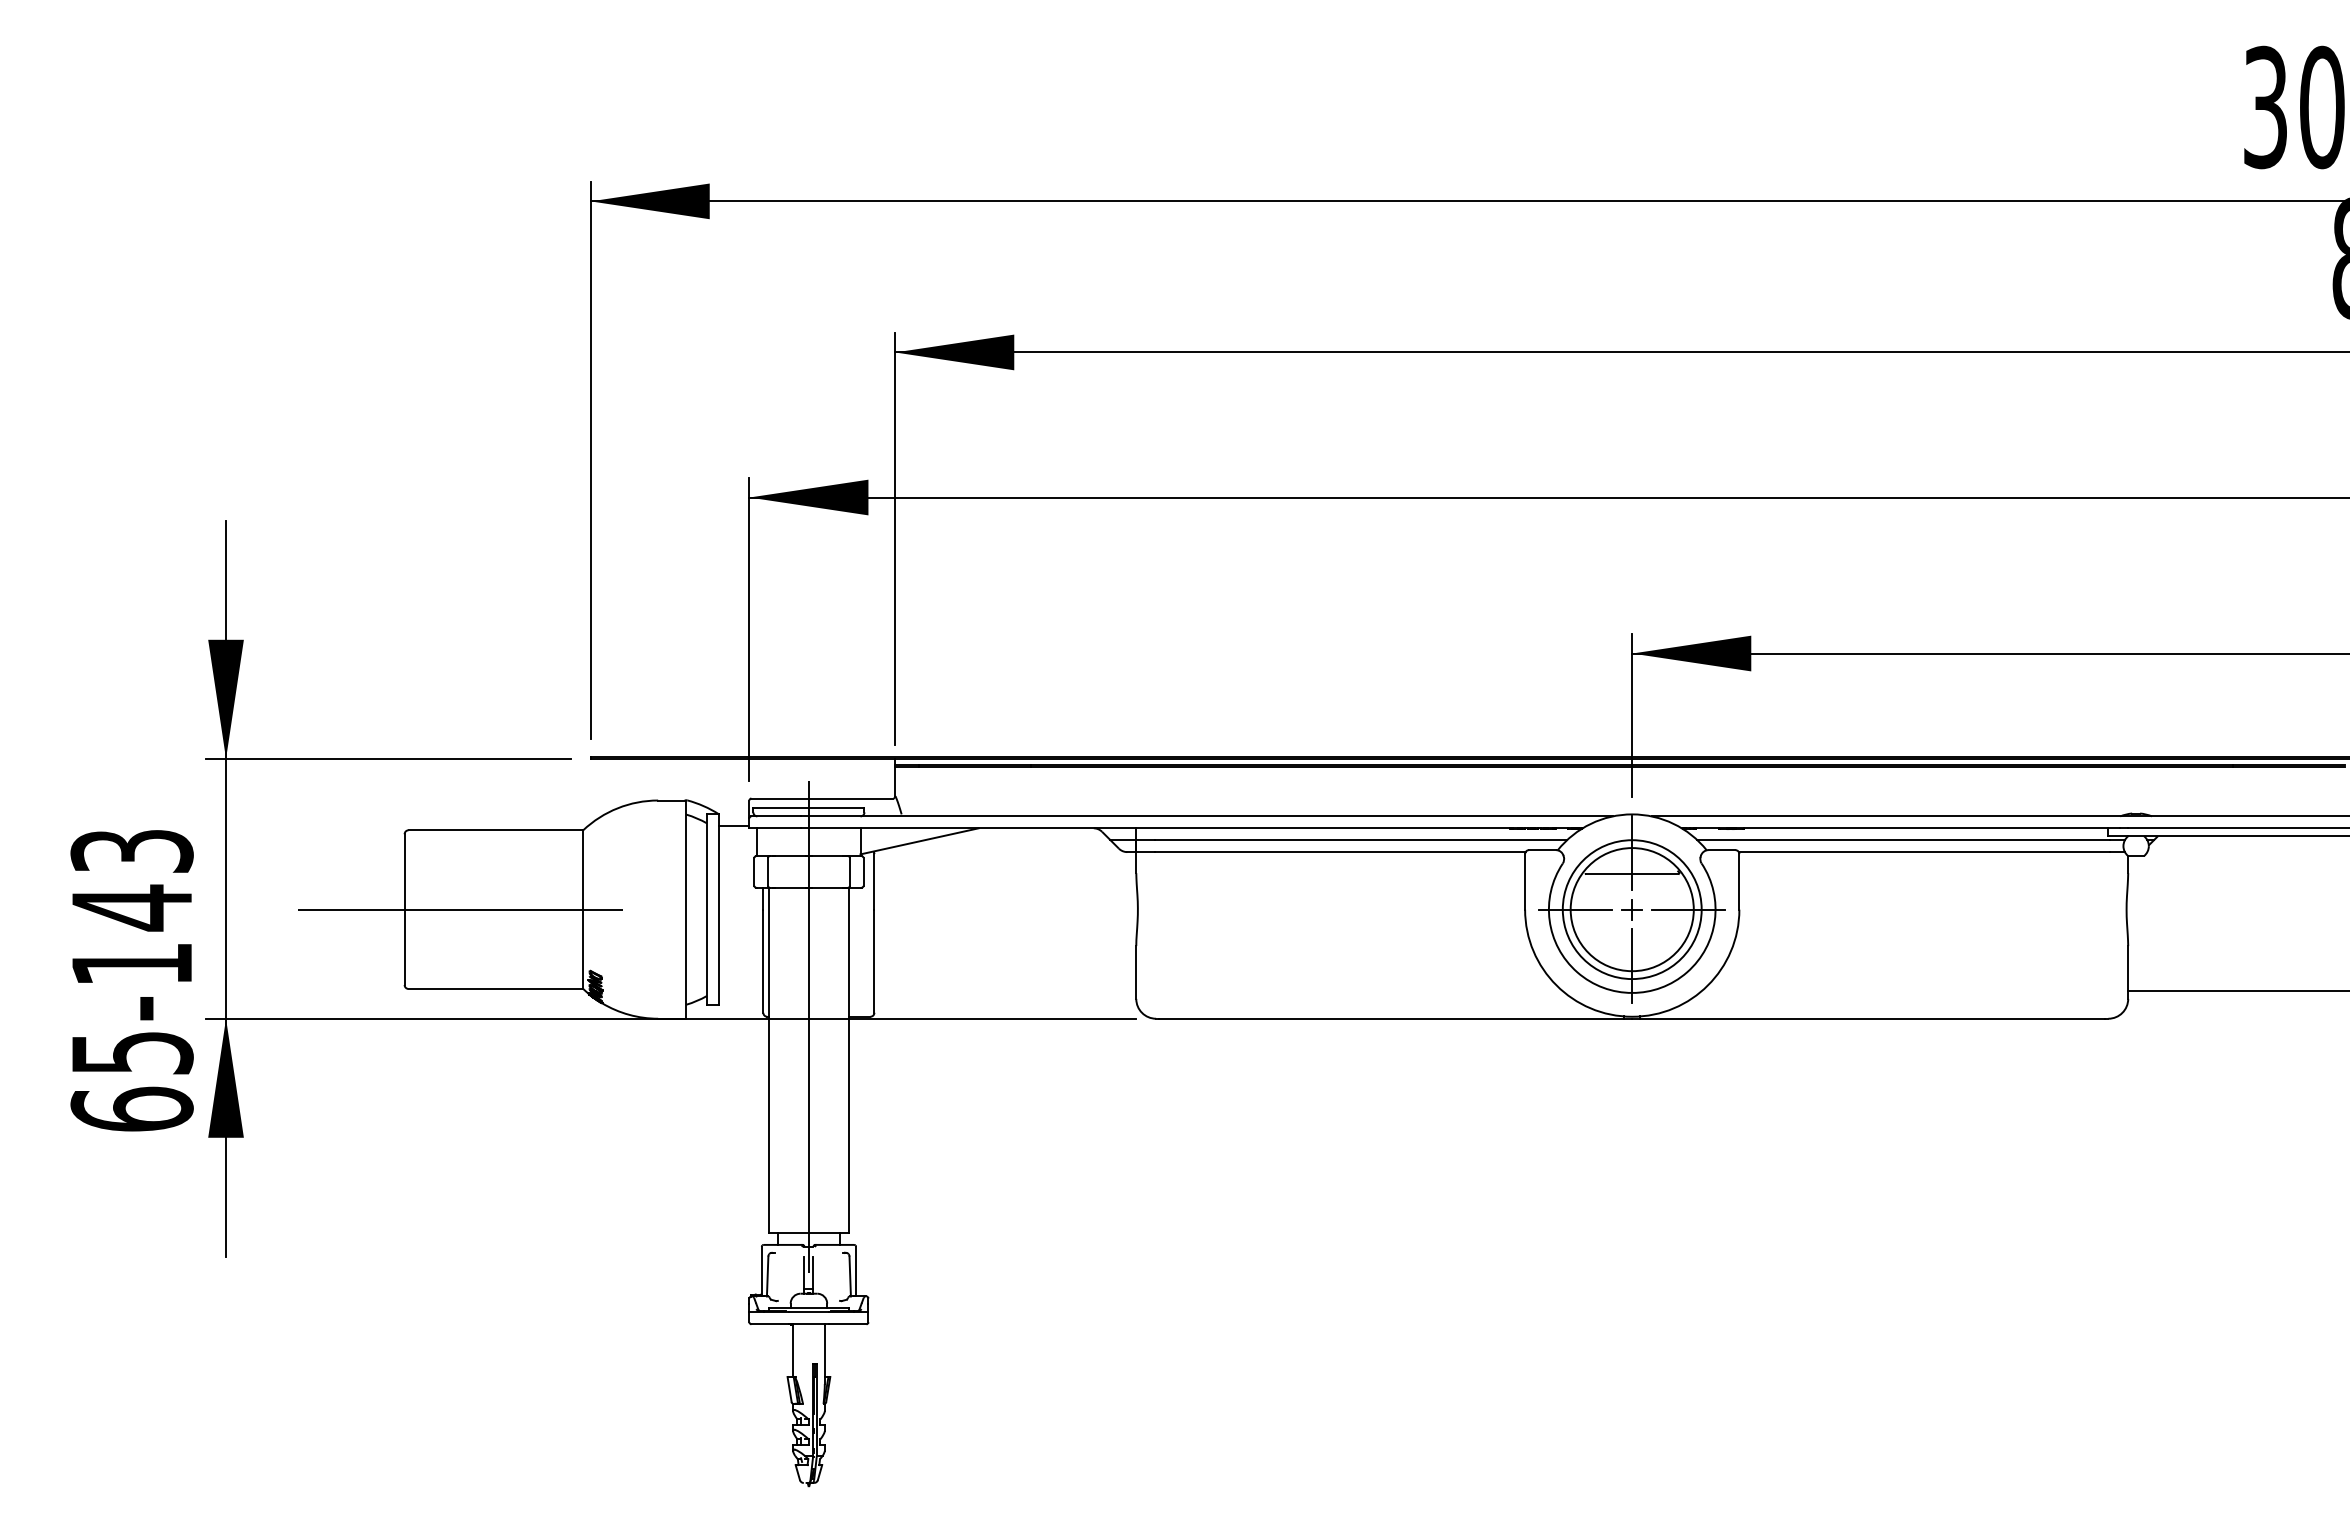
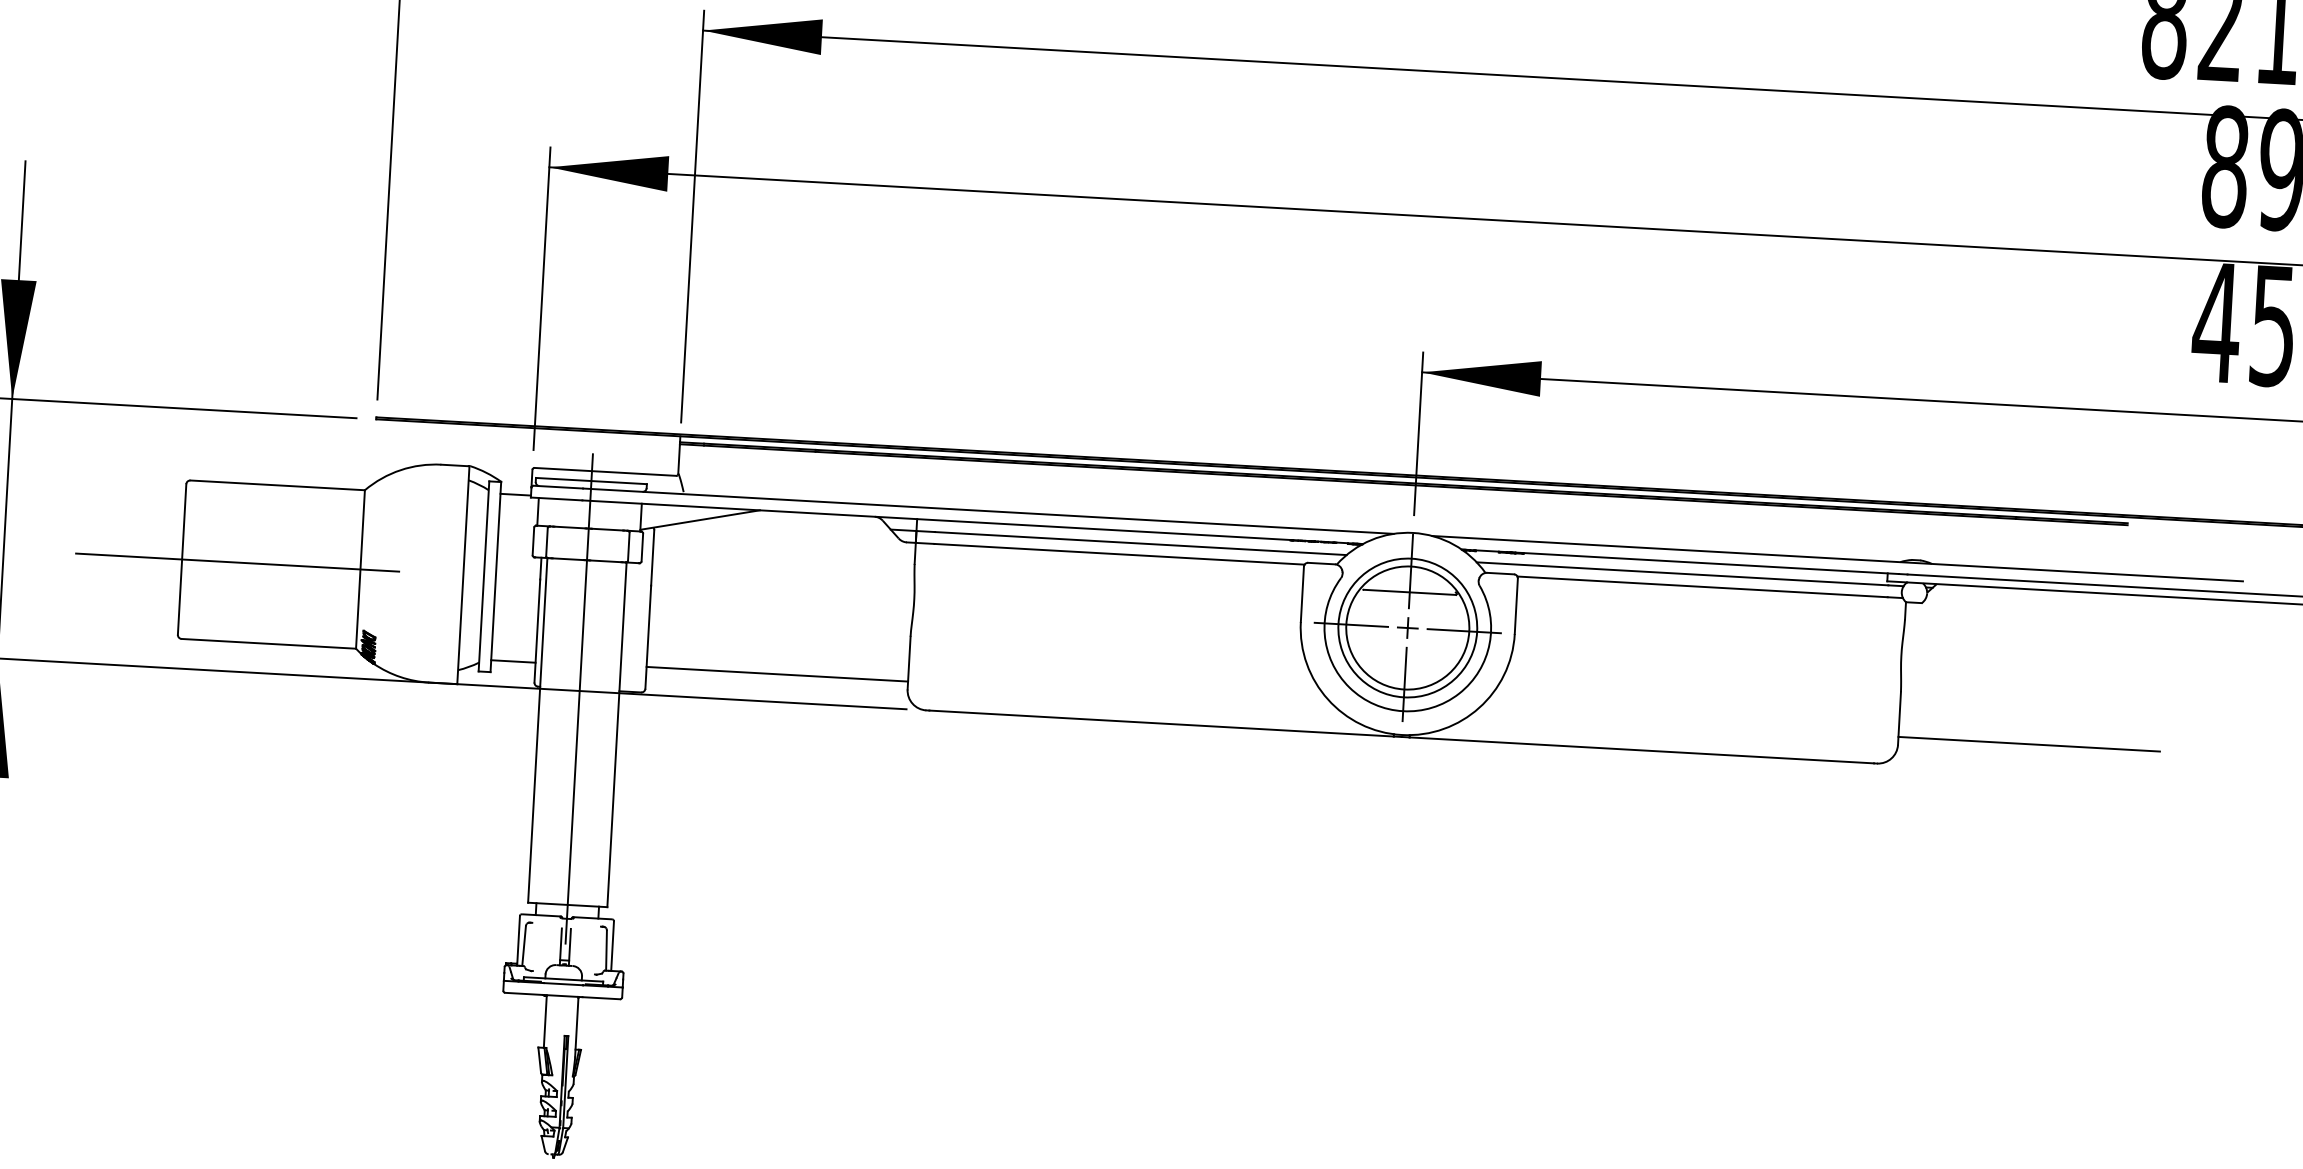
line: (1005, 990) -> (777, 673), added
line: (740, 992) -> (512, 660), added

